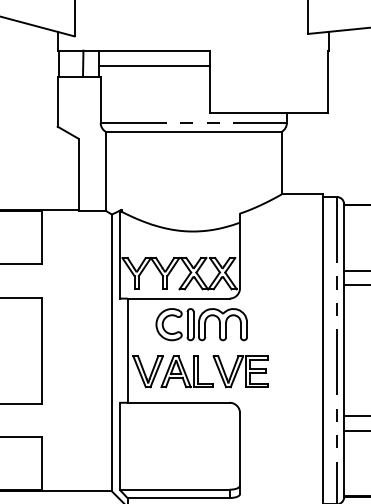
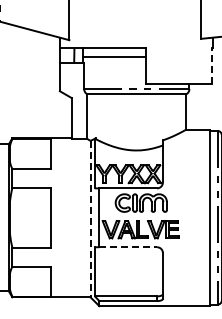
line: (327, 81) -> (212, 65), solid -> dashed
line: (111, 353) -> (90, 219), solid -> dashed
line: (179, 403) -> (128, 247), solid -> dashed

